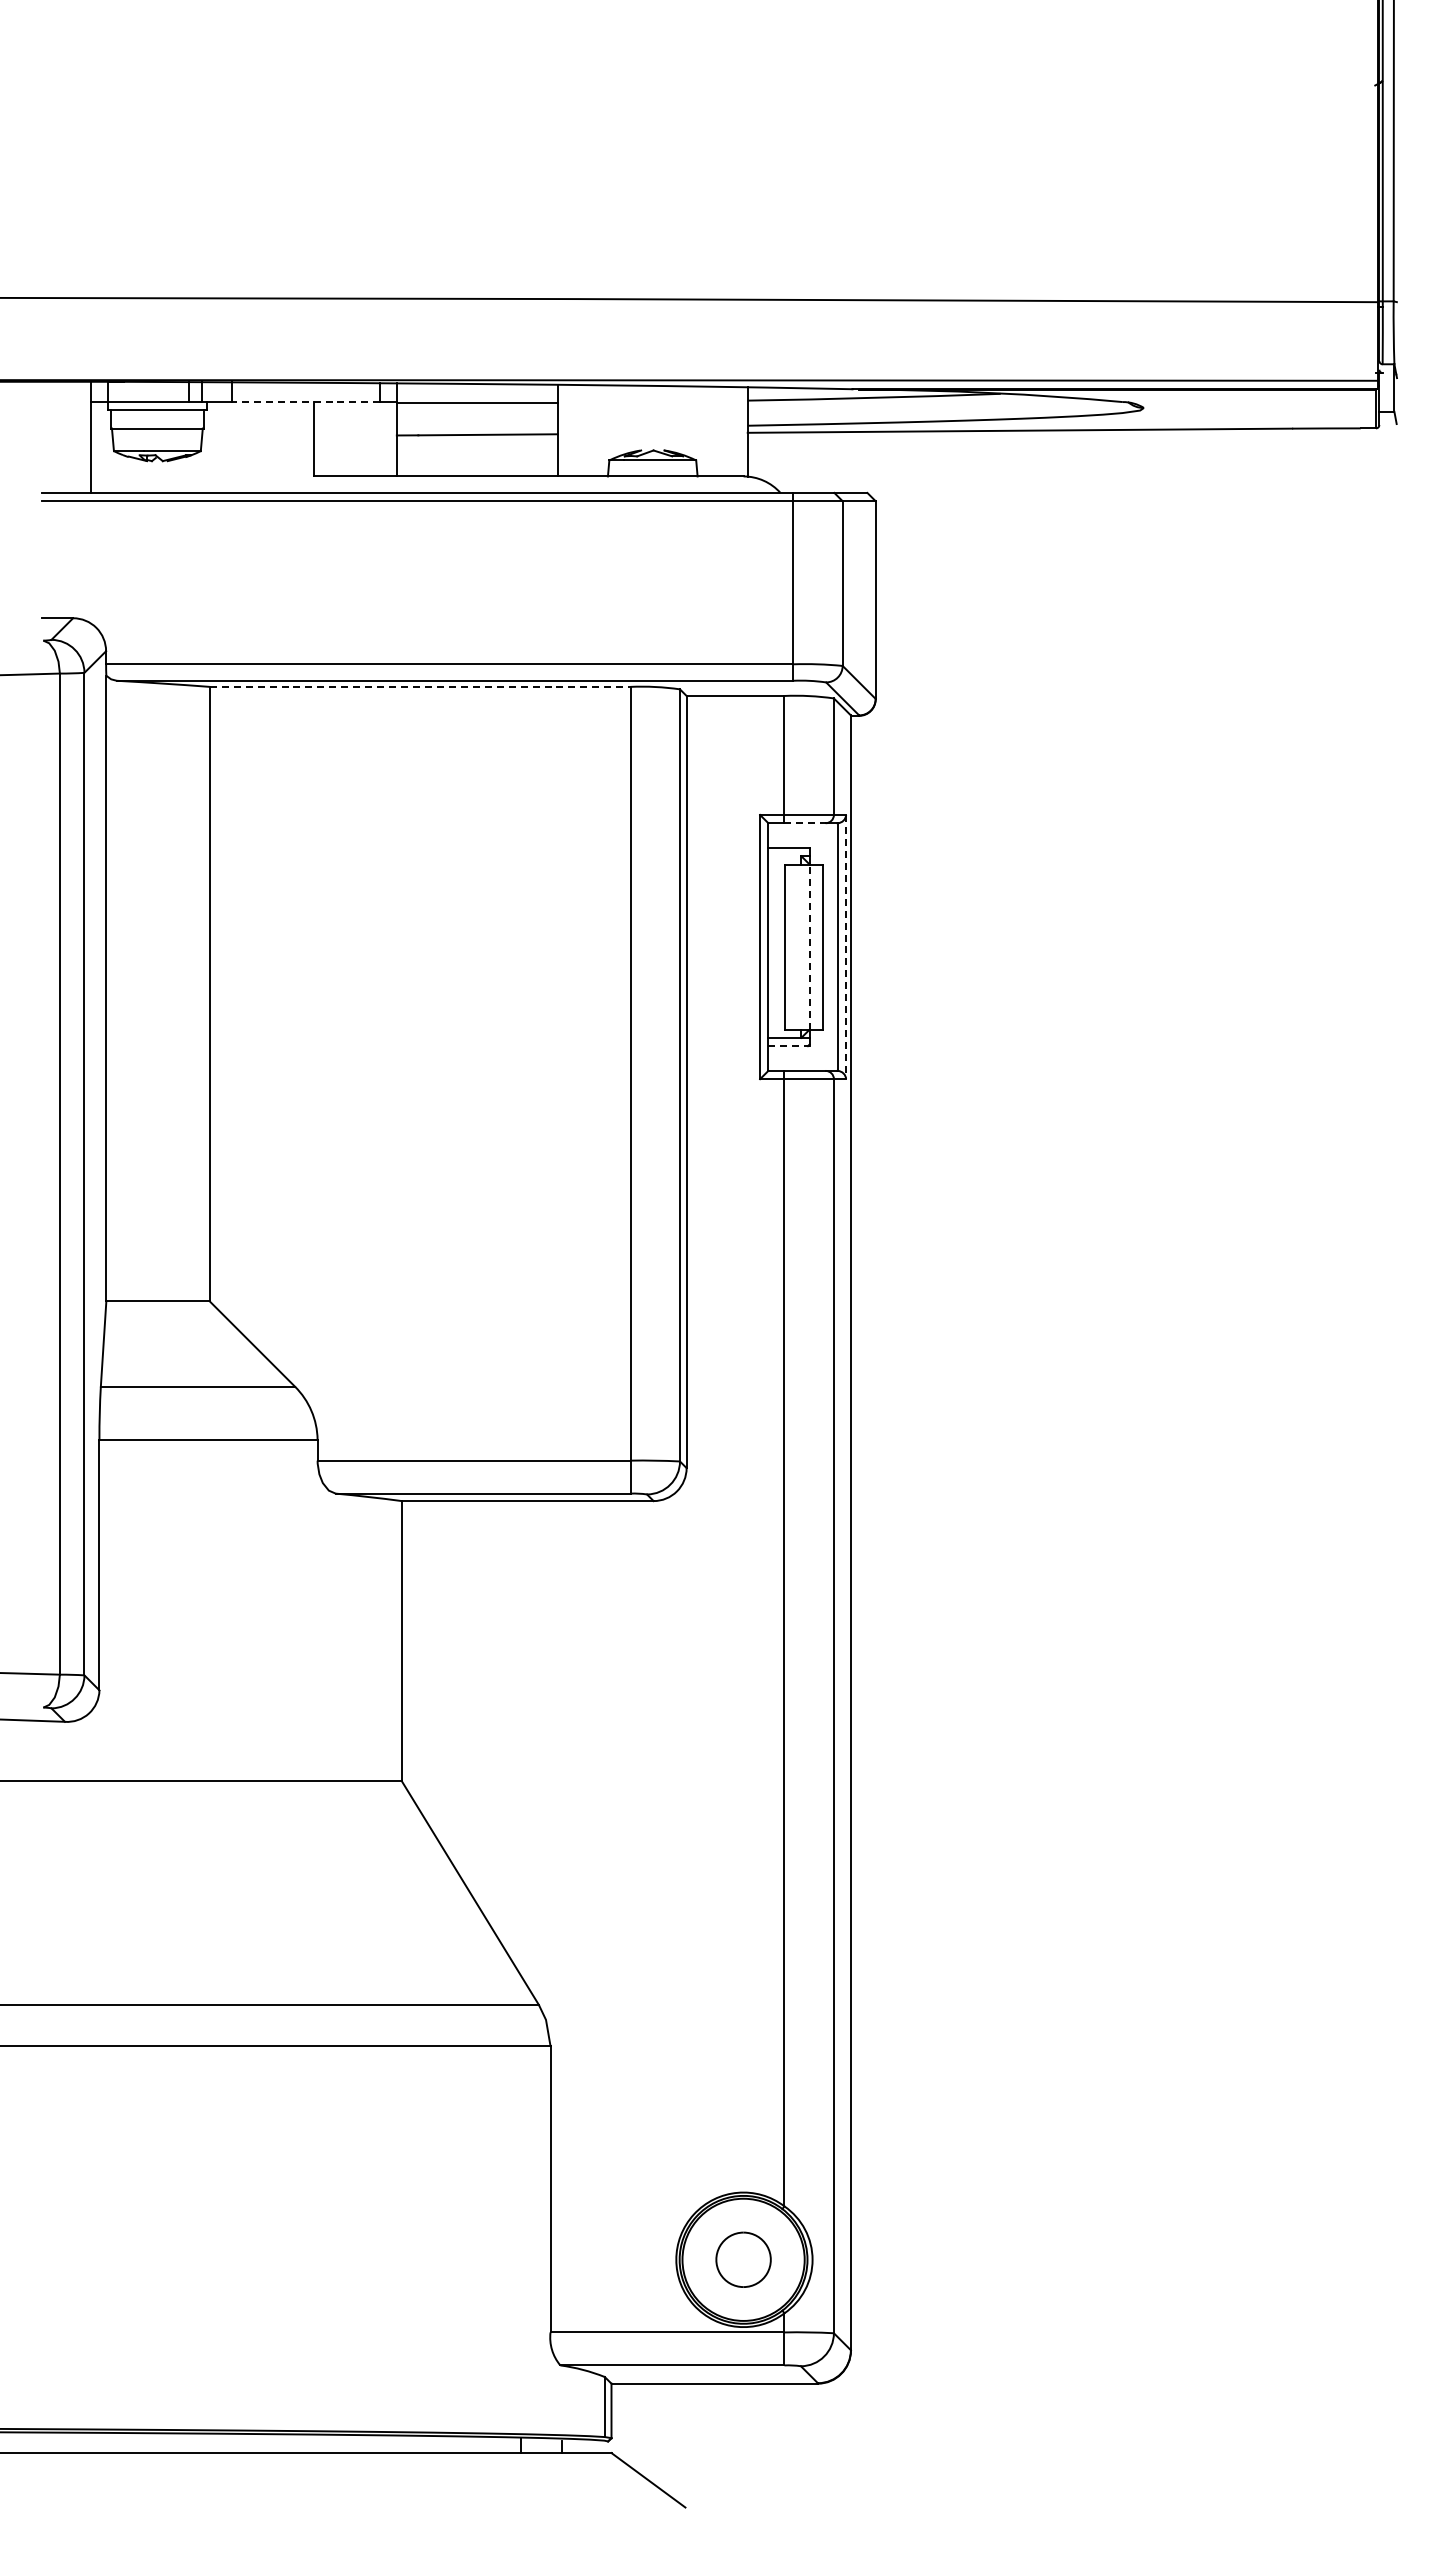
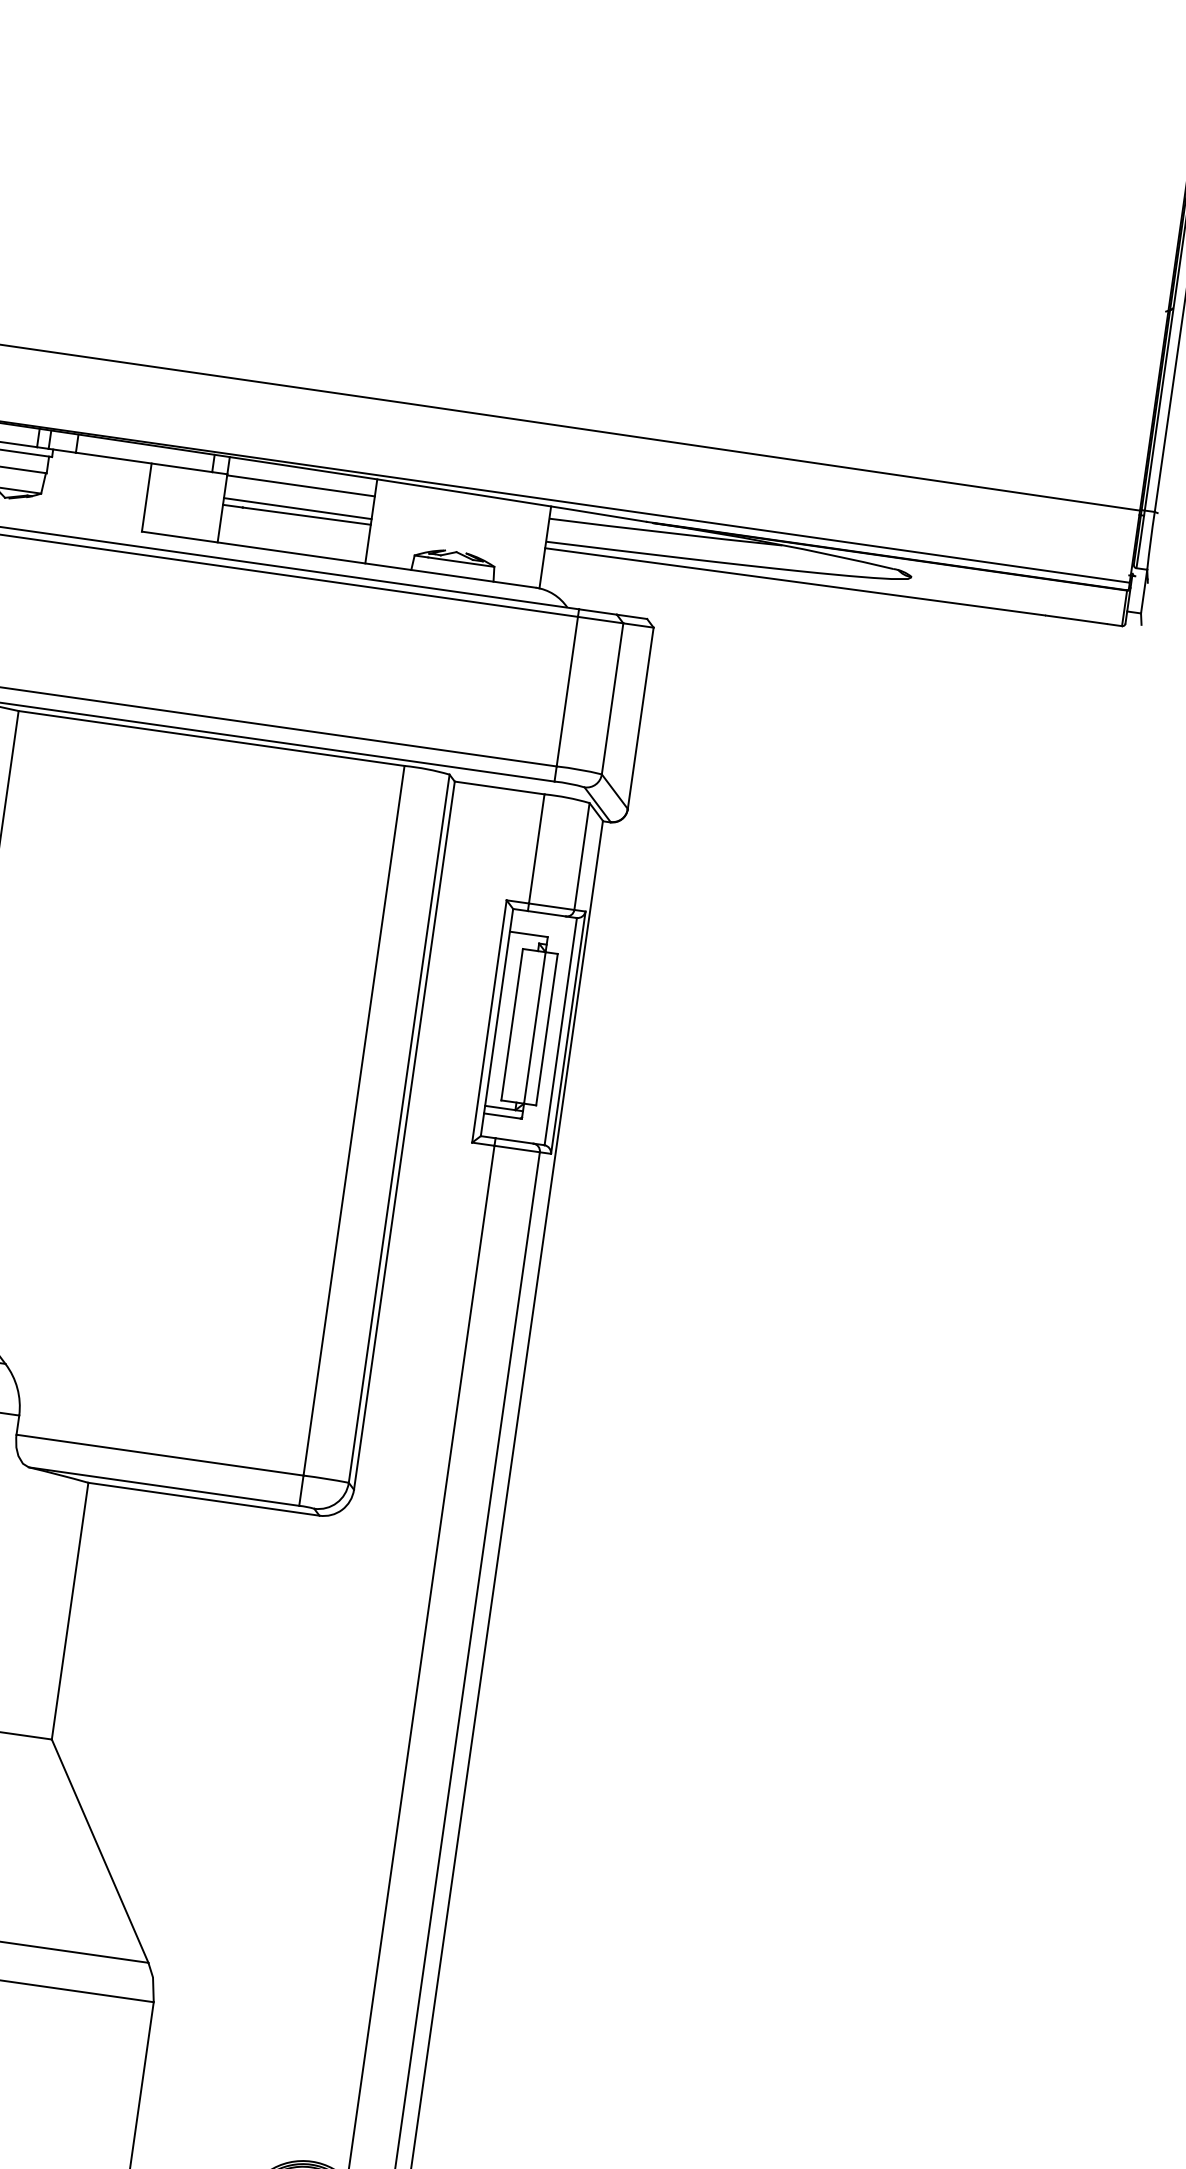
line: (305, 402) -> (143, 462), dashed -> solid
line: (476, 428) -> (297, 508), added
line: (420, 686) -> (211, 738), dashed -> solid
line: (805, 823) -> (547, 914), dashed -> solid
line: (809, 947) -> (534, 1028), dashed -> solid
line: (846, 947) -> (568, 1033), dashed -> solid
line: (789, 1046) -> (503, 1116), dashed -> solid

